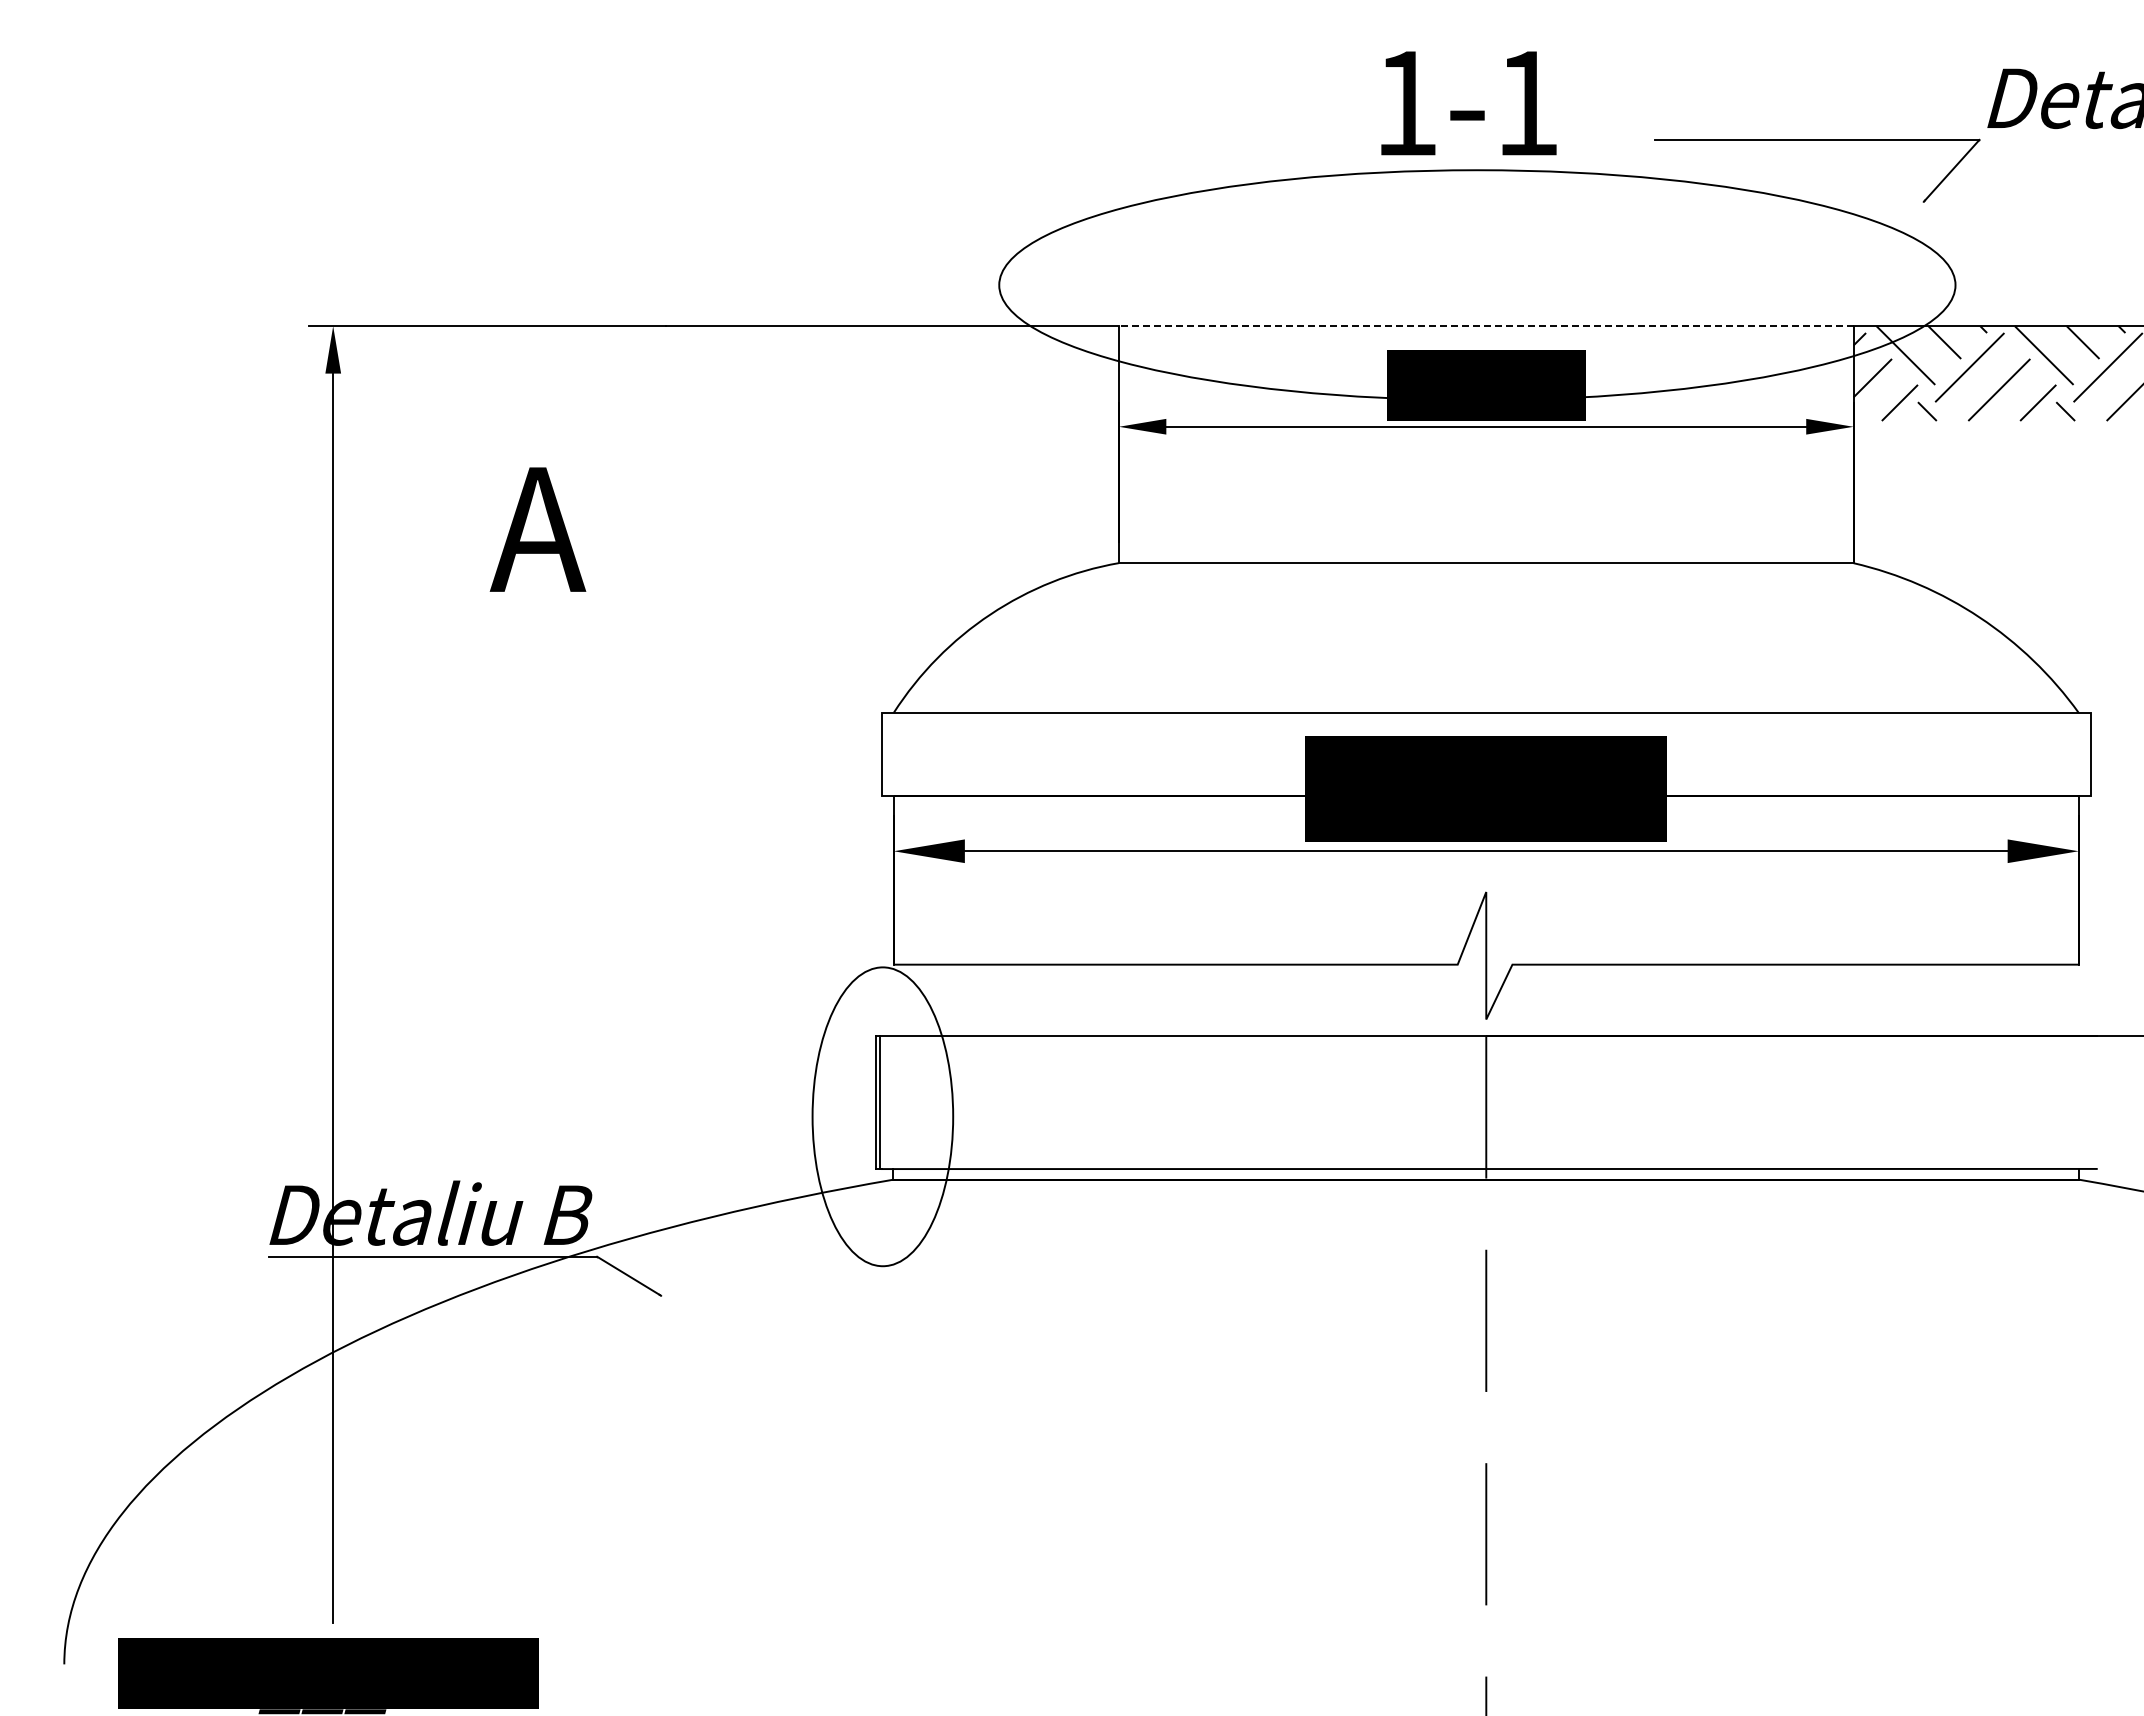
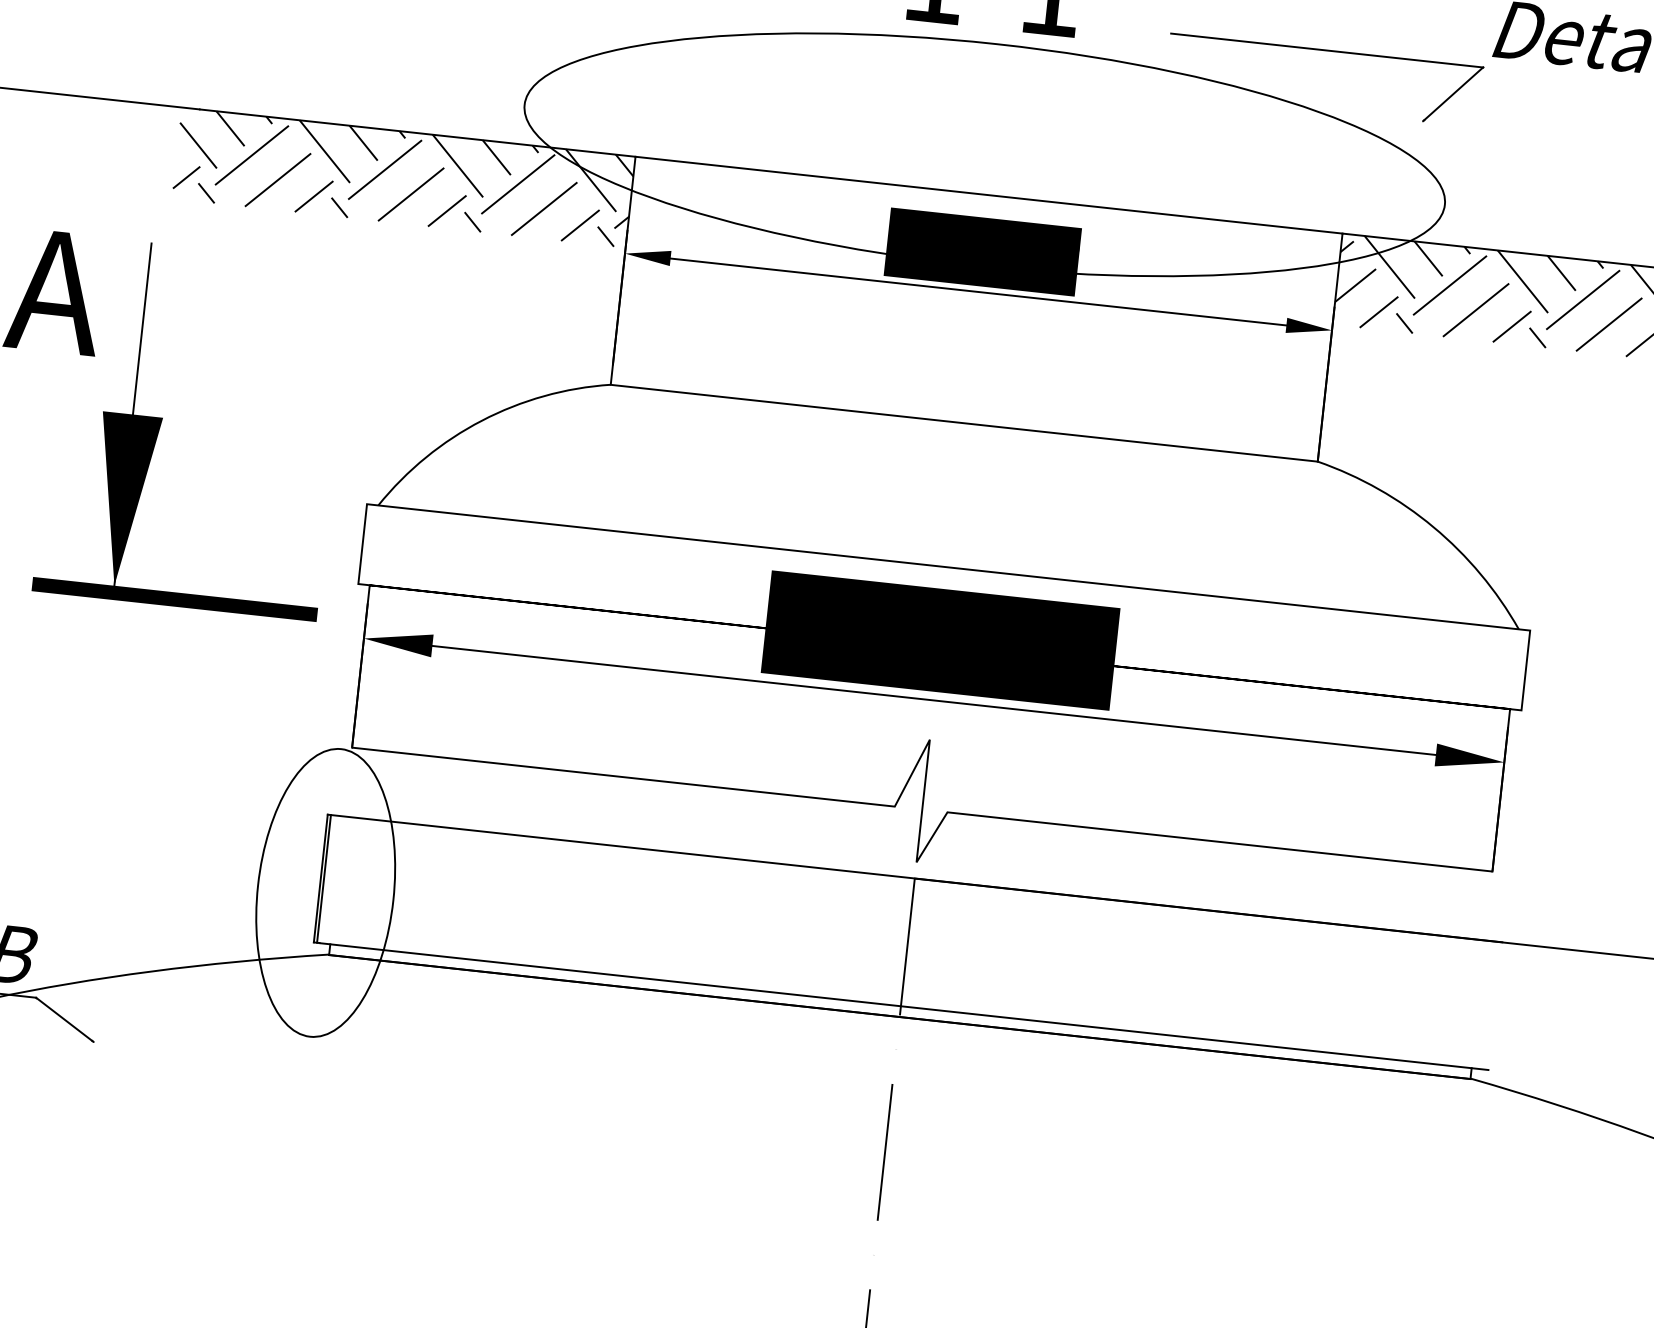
line: (1485, 326) -> (988, 195), dashed -> solid
hatch: (882, 373) -> (403, 177), added
part: (662, 651) -> (162, 422), added

